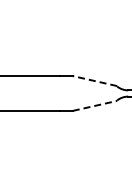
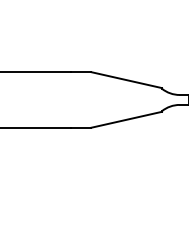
line: (94, 81) -> (125, 80), dashed -> solid
line: (94, 105) -> (125, 119), dashed -> solid

